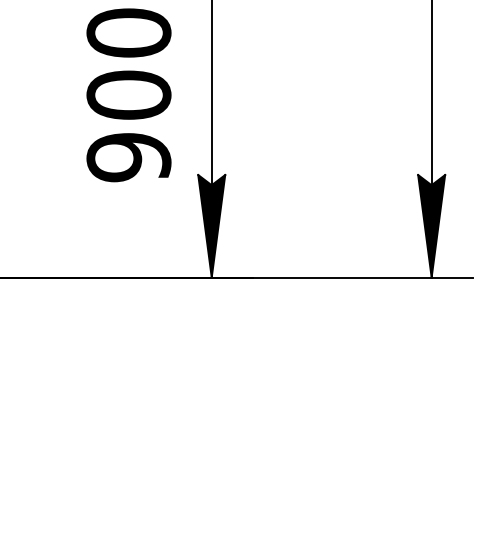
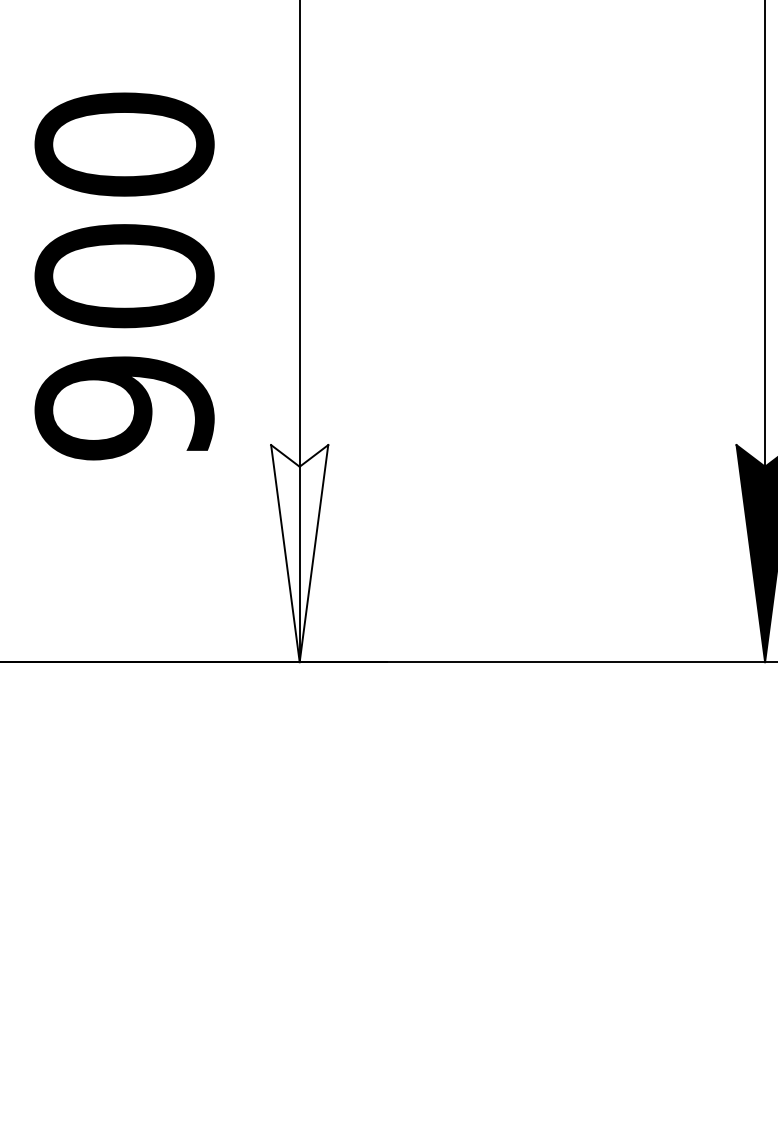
fill: (211, 226) -> (299, 554), removed

